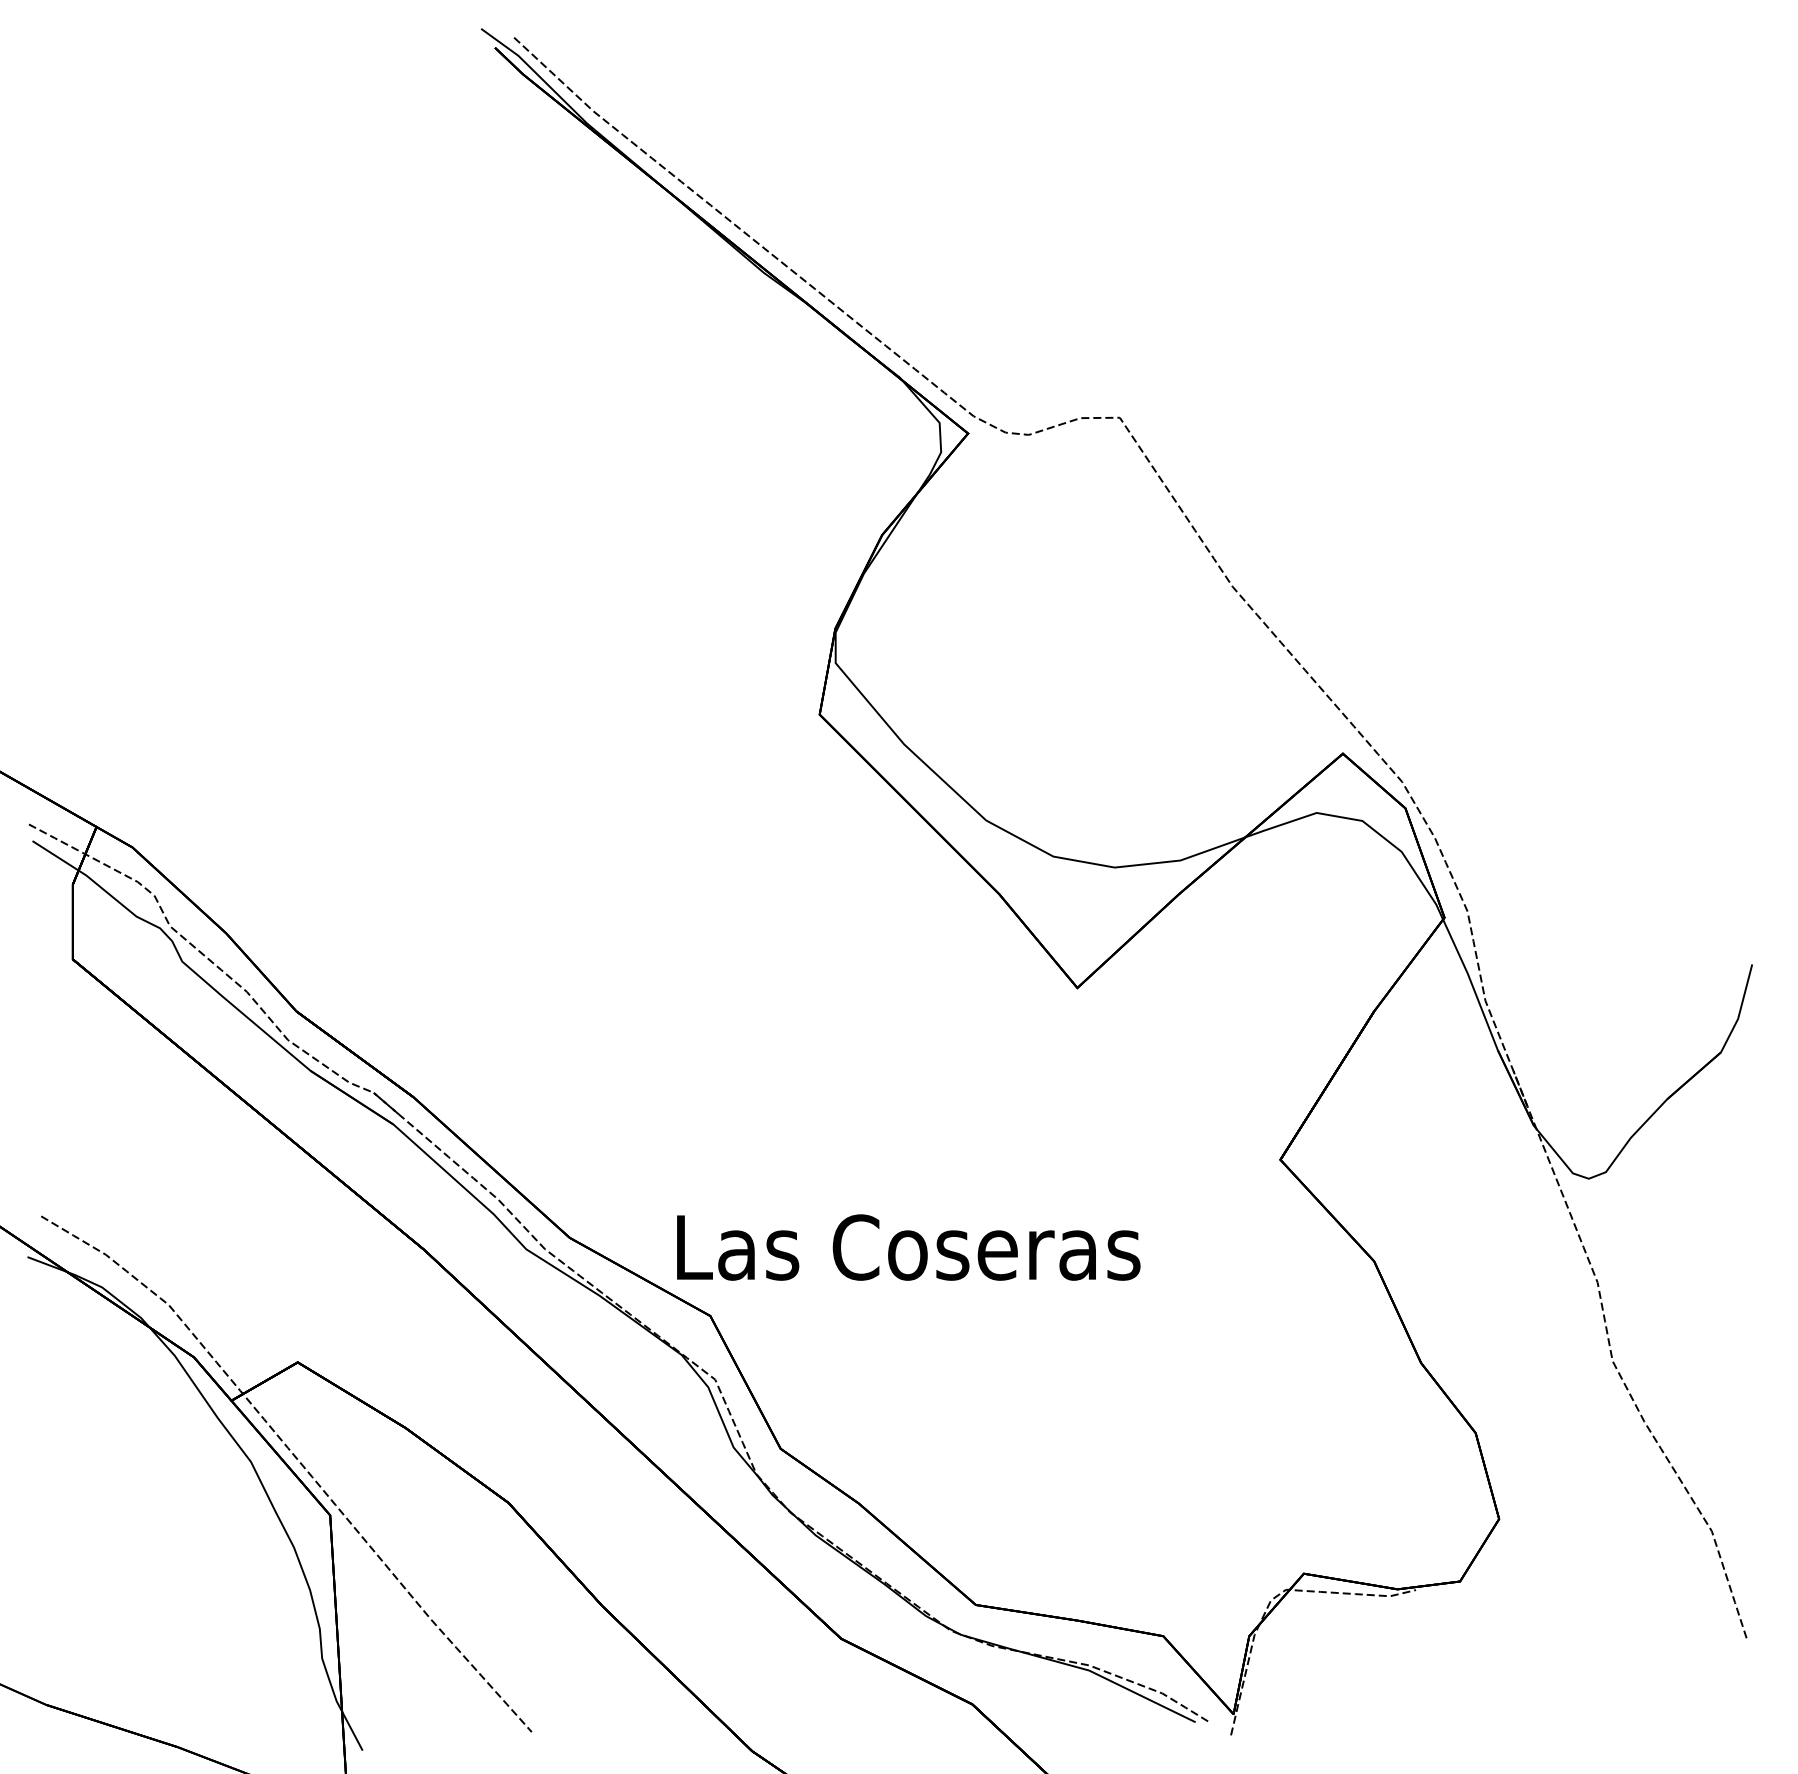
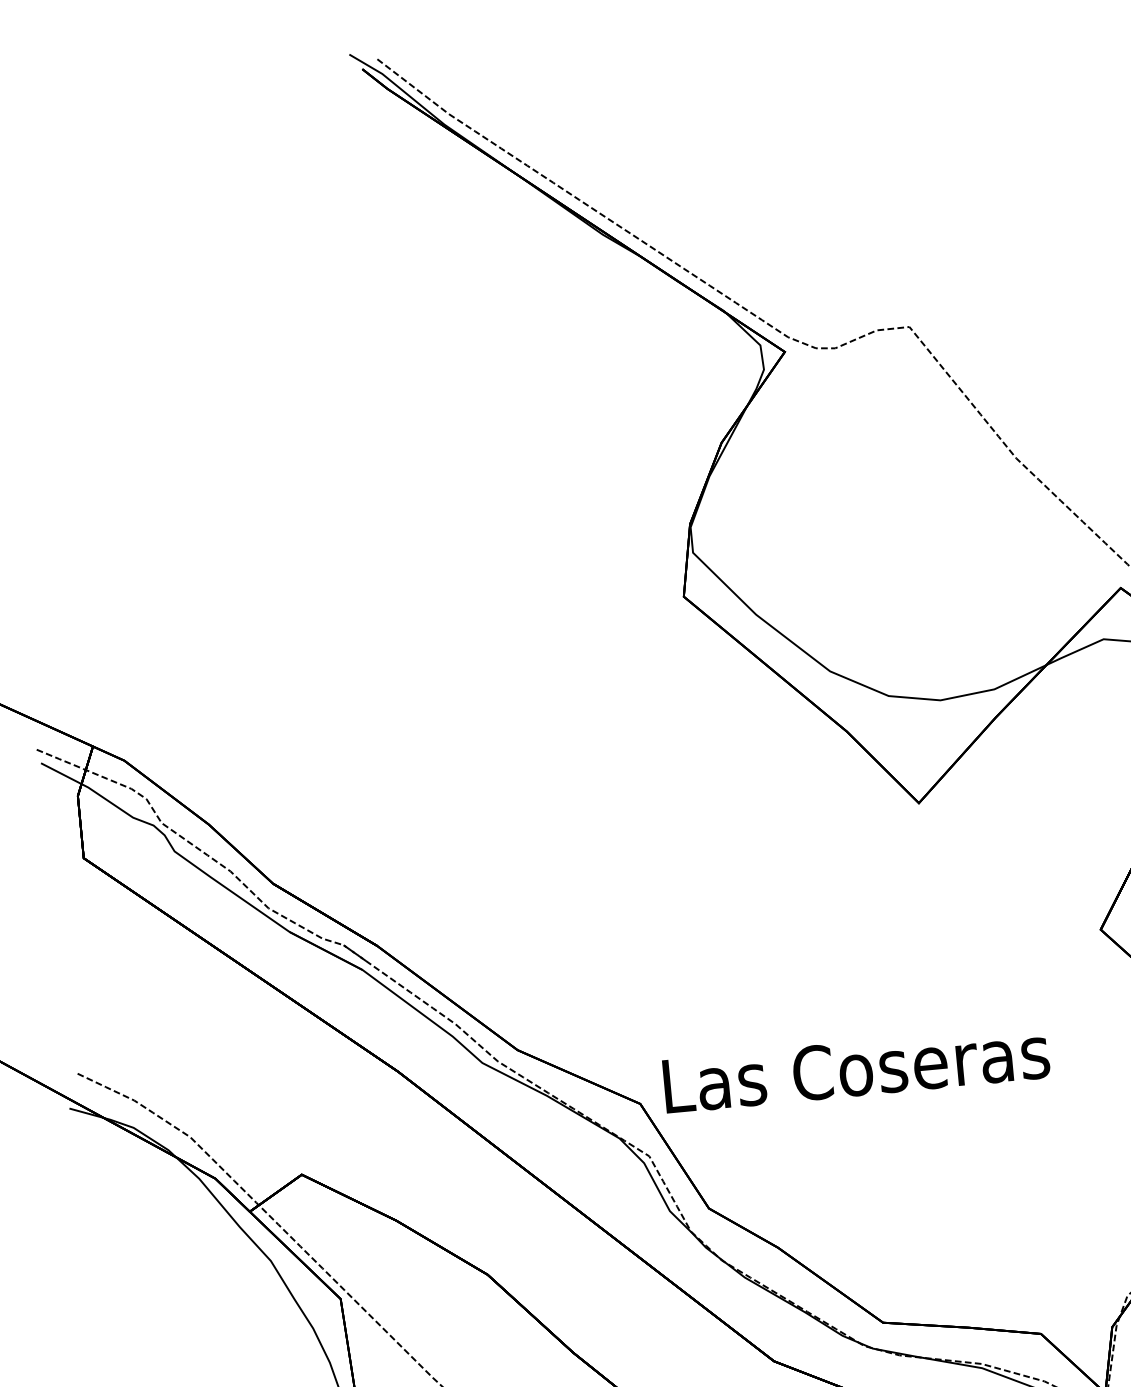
text: (908, 1247) -> (856, 1068), moved

